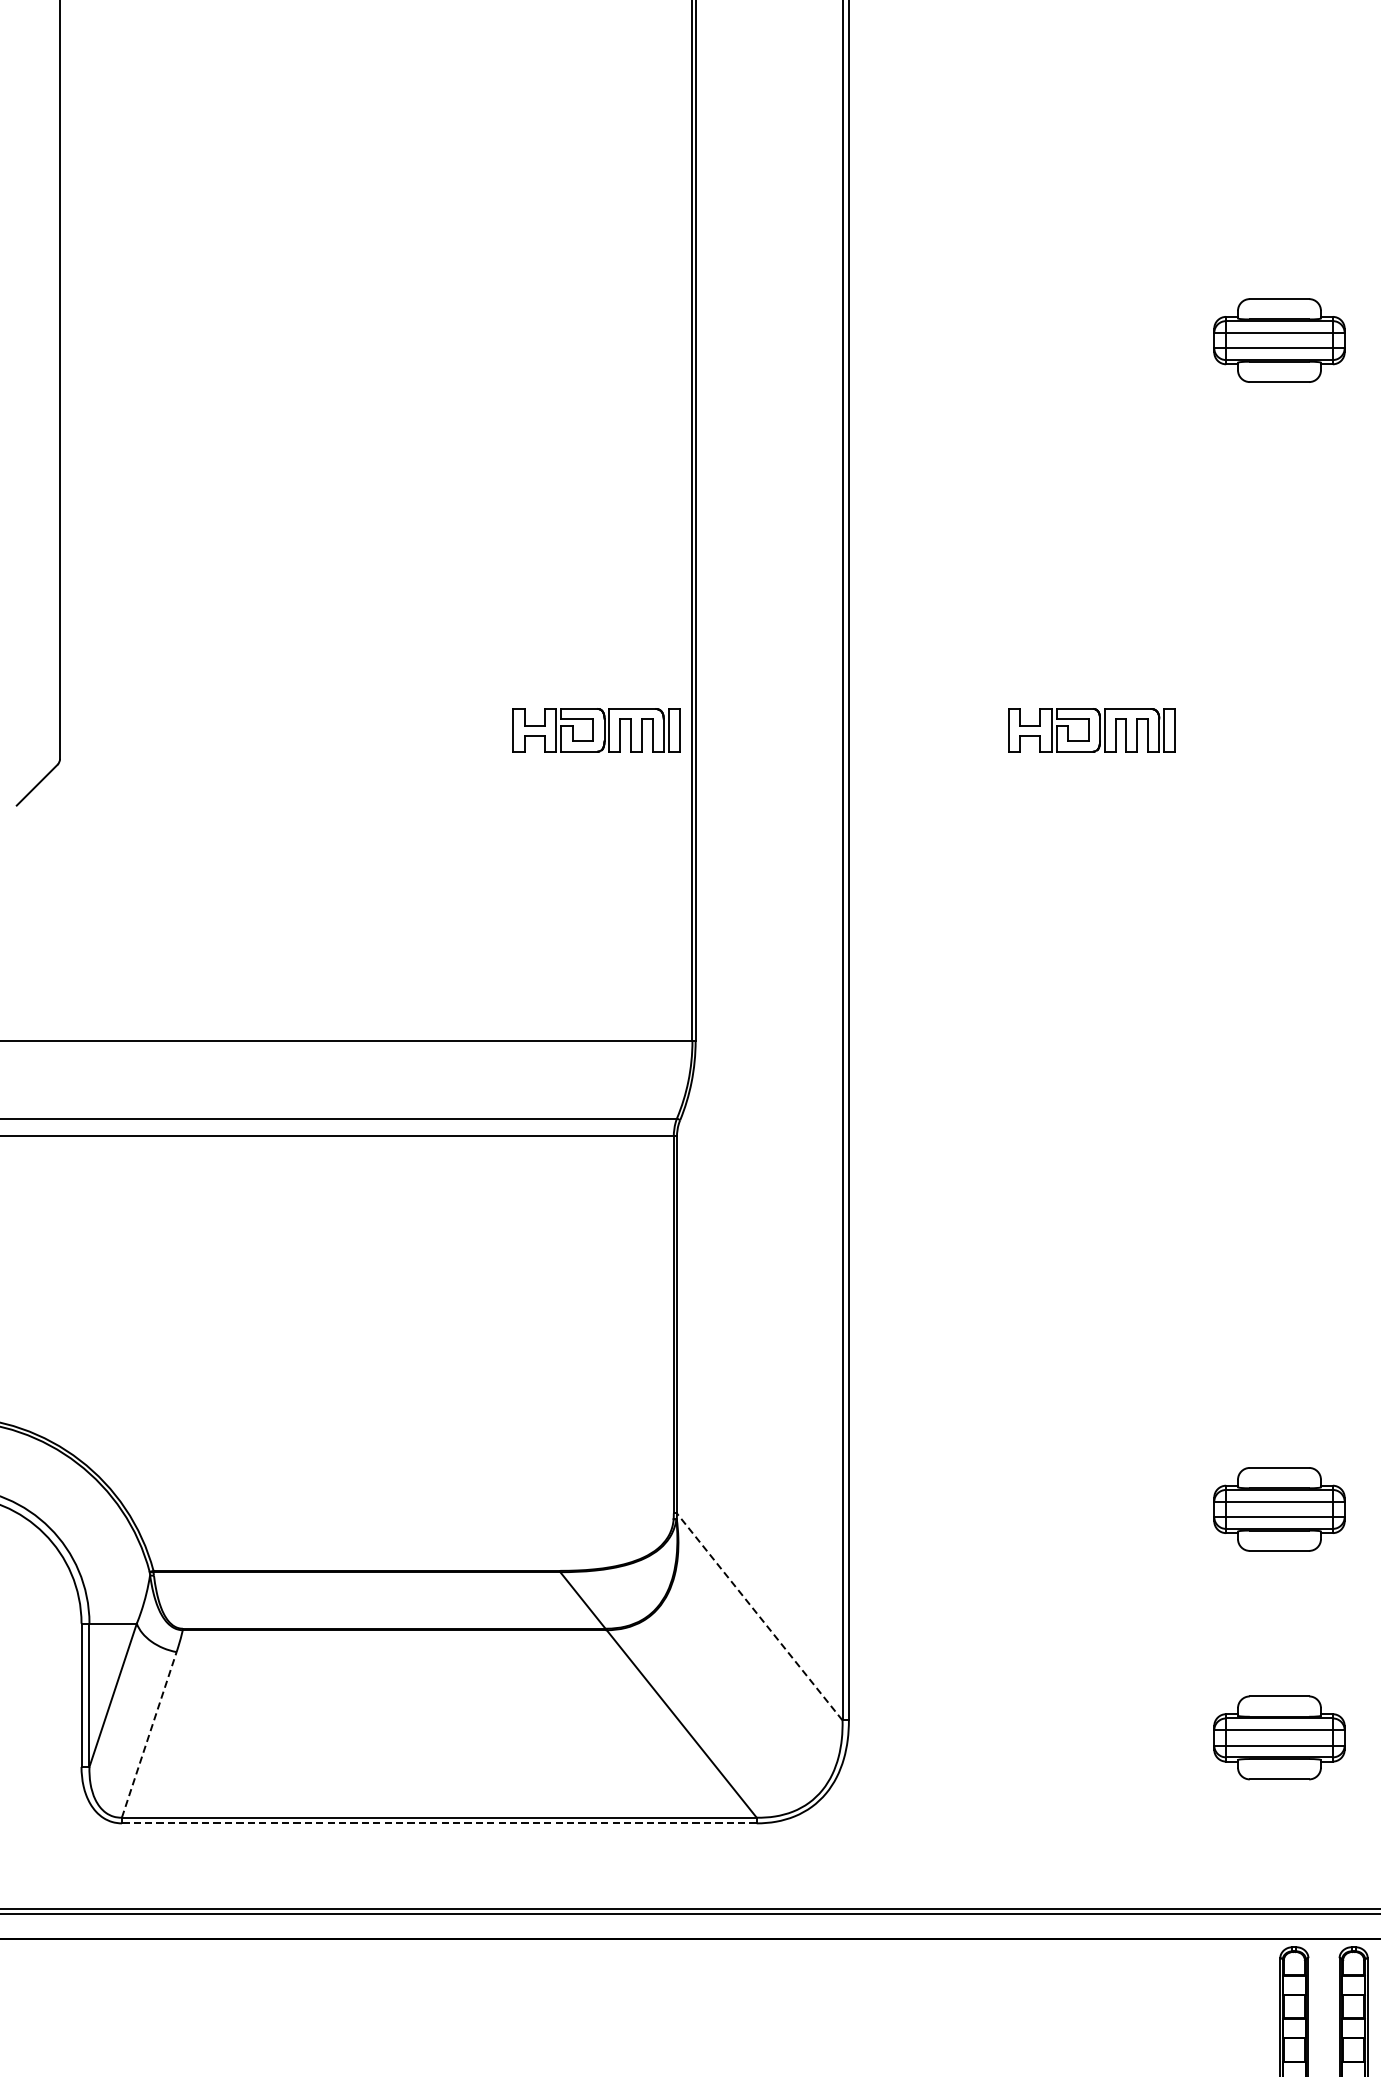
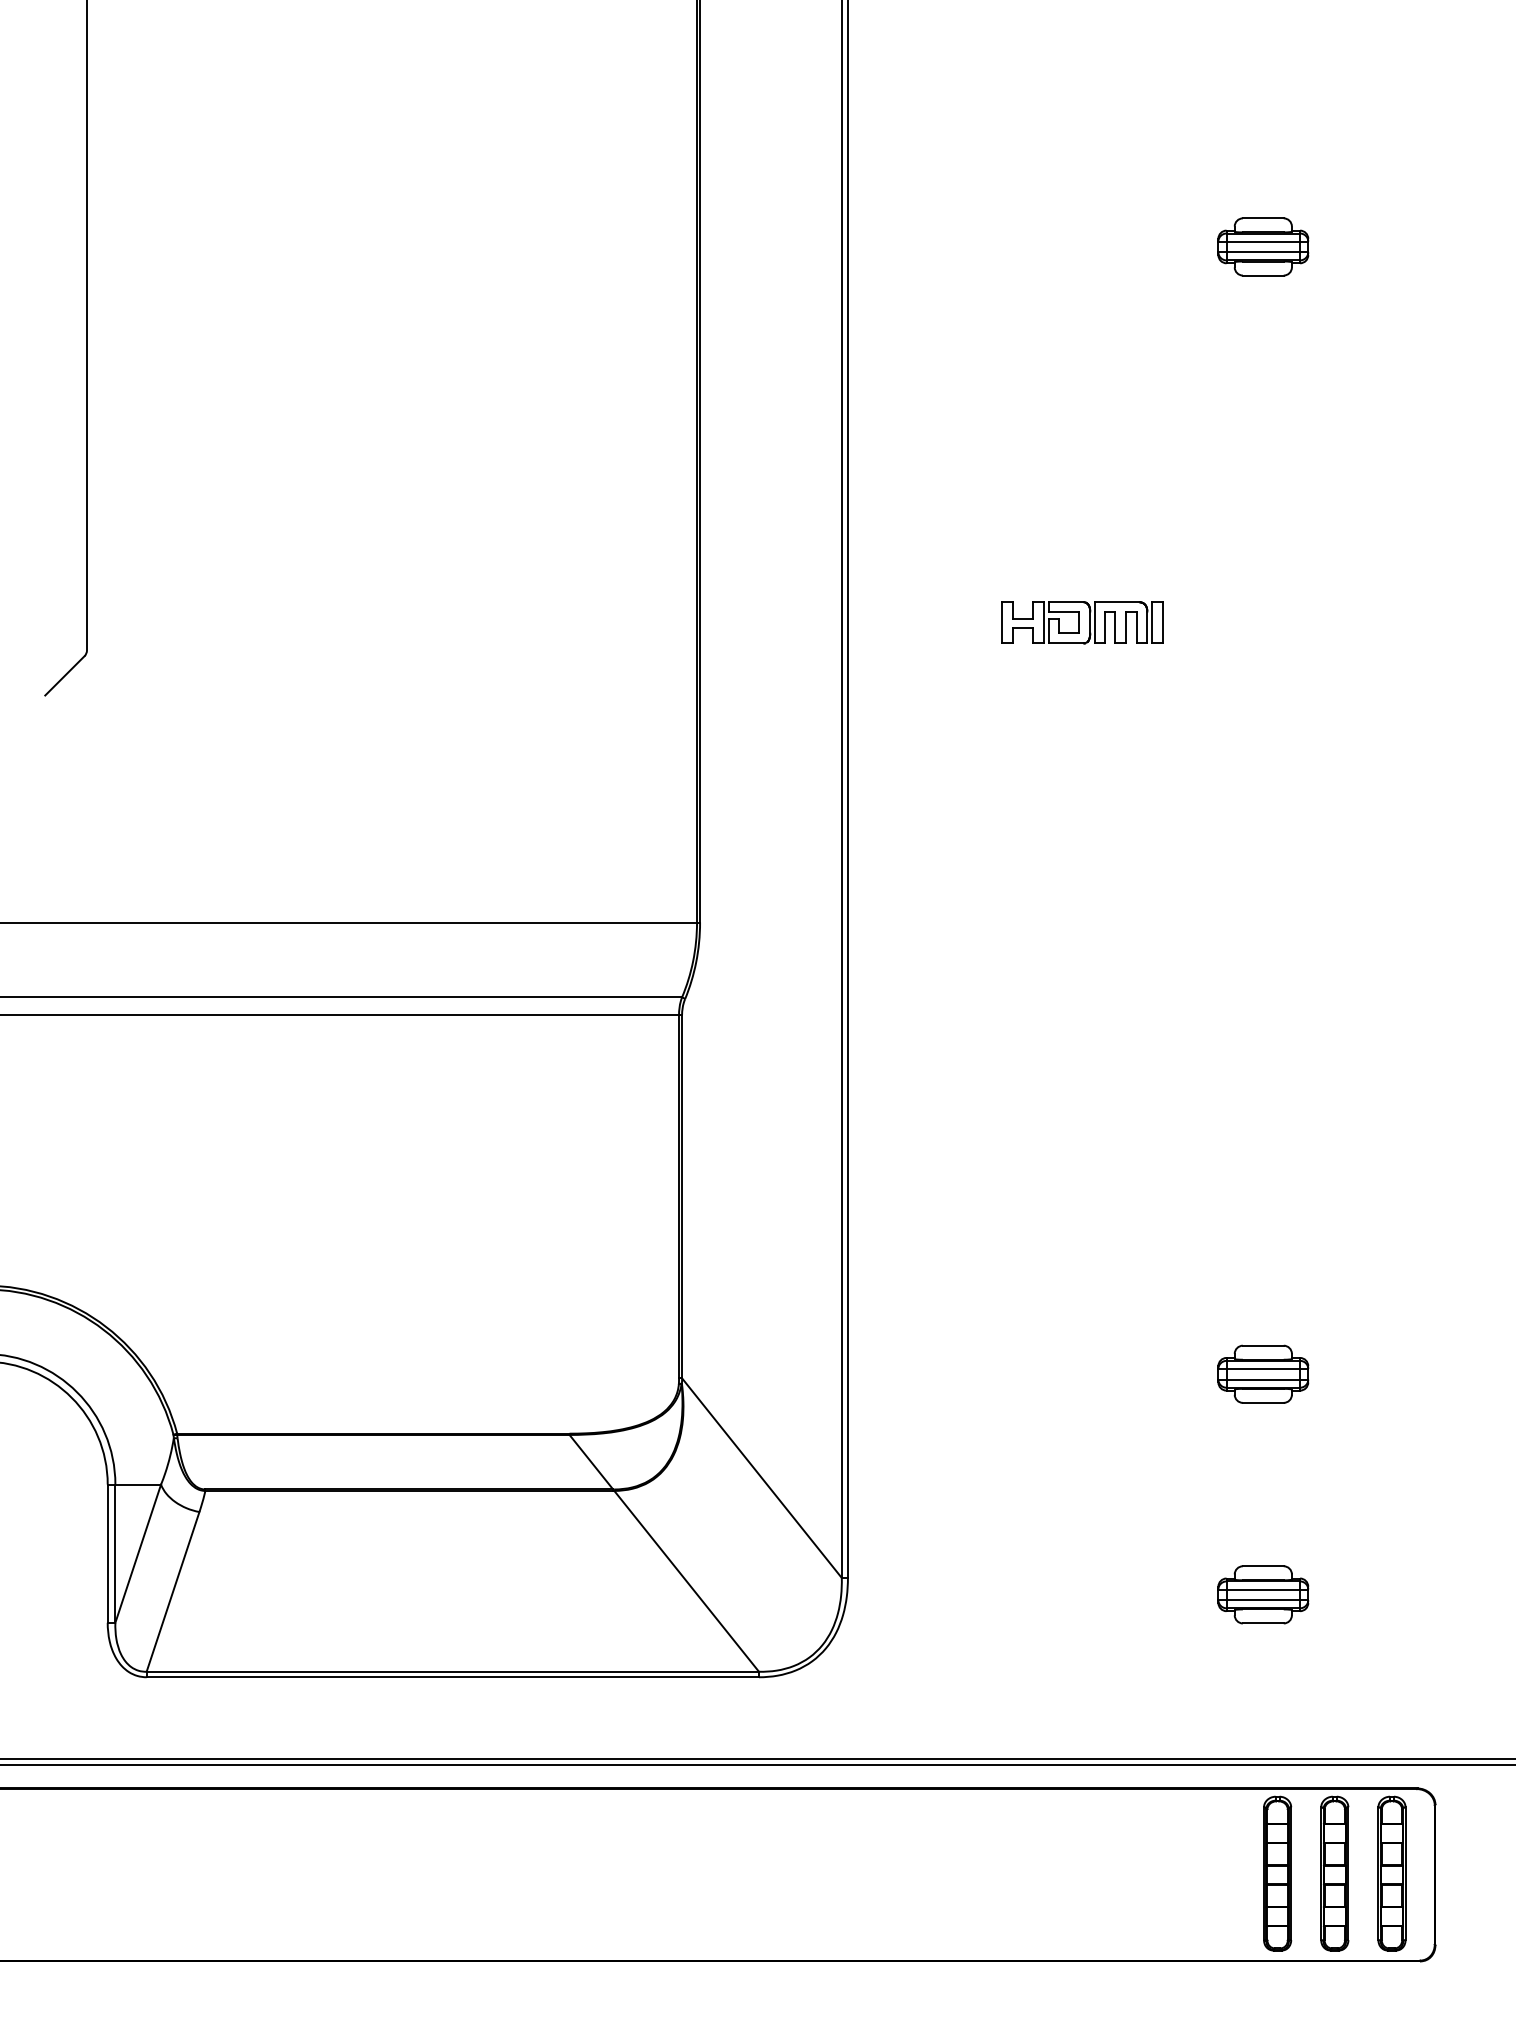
part: (1279, 340) -> (1263, 246), size x0.71
part: (596, 729) -> (604, 622), removed
part: (1279, 1508) -> (1263, 1373), size x0.71
line: (759, 1617) -> (761, 1478), dashed -> solid
line: (149, 1734) -> (173, 1591), dashed -> solid
part: (1279, 1737) -> (1263, 1594), size x0.71
line: (438, 1823) -> (452, 1677), dashed -> solid

